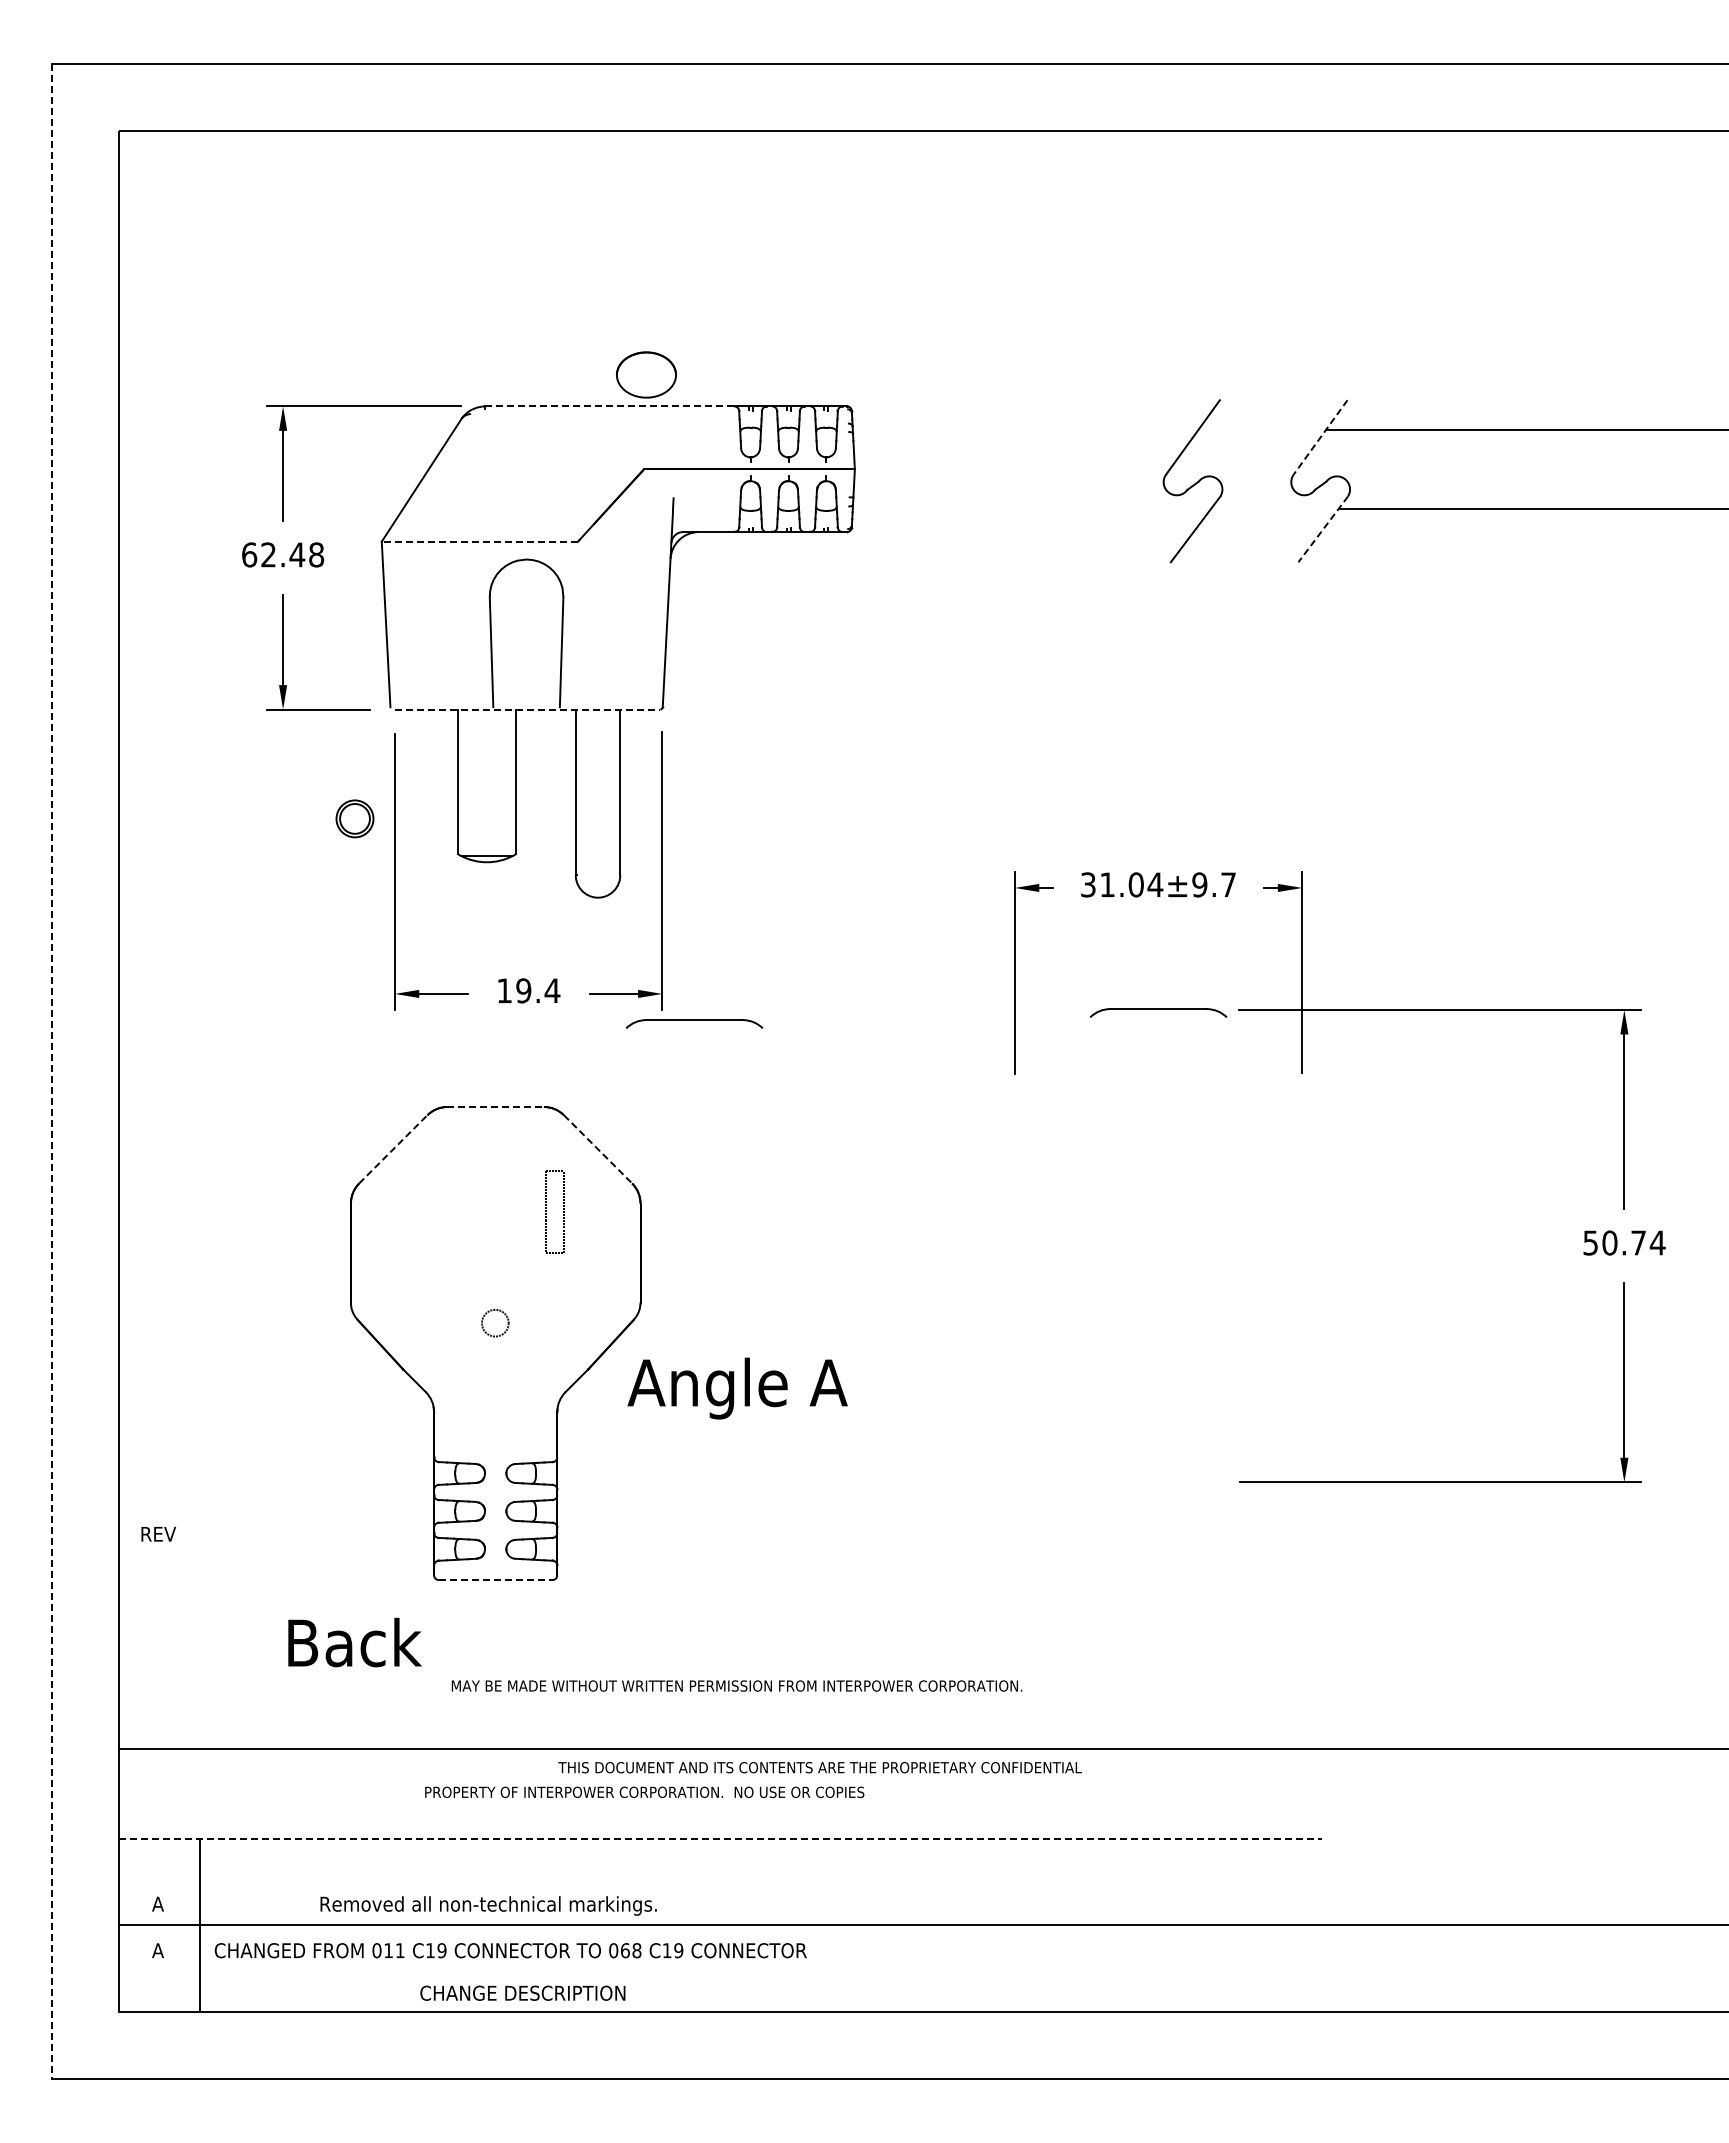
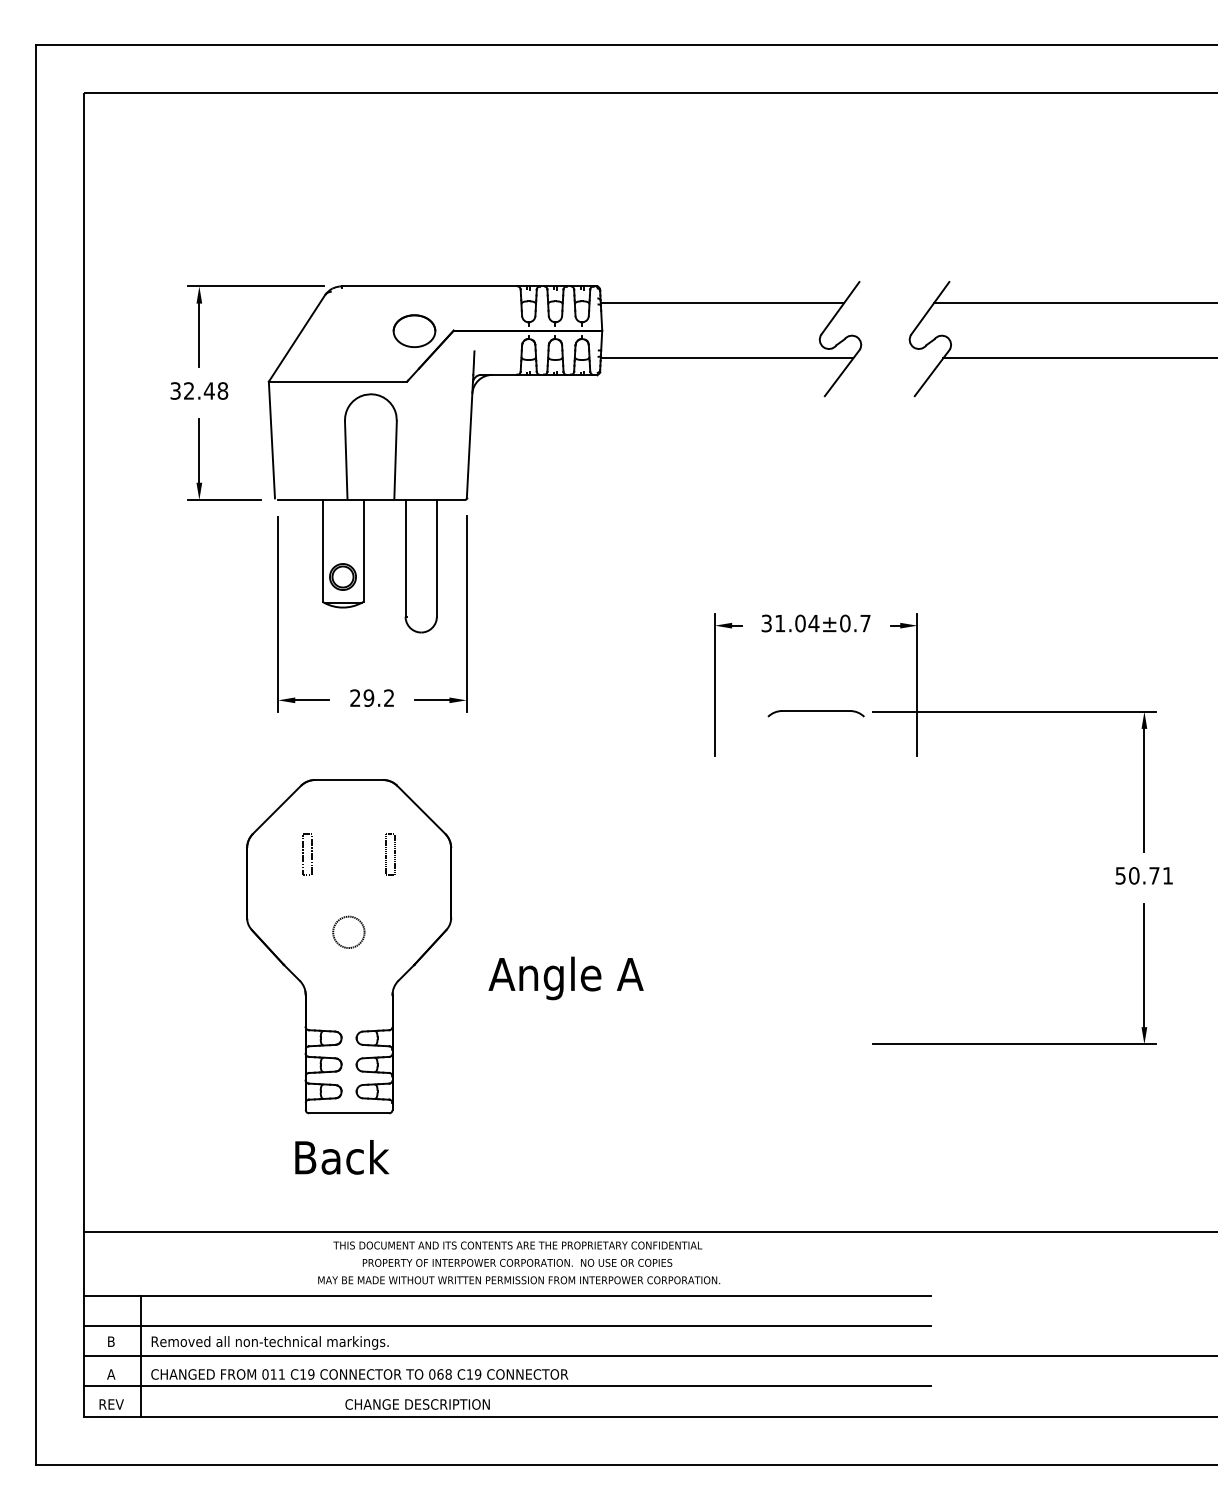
part: (646, 374) -> (414, 330), moved
line: (609, 406) -> (429, 286), dashed -> solid
line: (1025, 429) -> (722, 302), added
line: (1320, 437) -> (930, 308), dashed -> solid
line: (1031, 508) -> (726, 358), added
line: (1322, 529) -> (931, 373), dashed -> solid
line: (479, 541) -> (337, 381), dashed -> solid
text: (249, 554) -> (175, 390), 62.48 -> 32.48
line: (527, 709) -> (371, 499), dashed -> solid
part: (354, 818) -> (342, 576), moved
text: (1199, 884) -> (845, 623), 31.04±9.7 -> 31.04±0.7
text: (528, 990) -> (372, 697), 19.4 -> 29.2
part: (694, 1023) -> (489, 721), removed
line: (51, 1072) -> (36, 755), dashed -> solid
line: (496, 1106) -> (349, 779), dashed -> solid
line: (393, 1149) -> (277, 809), dashed -> solid
line: (598, 1149) -> (421, 809), dashed -> solid
part: (436, 1211) -> (307, 853), added
part: (554, 1211) -> (390, 853), size x0.71
text: (1657, 1242) -> (1167, 875), 50.74 -> 50.71
circle: (495, 1322) -> (349, 931), size x1.67
text: (737, 1388) -> (566, 978), moved
text: (158, 1533) -> (111, 1403), moved
line: (495, 1580) -> (349, 1113), dashed -> solid
text: (354, 1642) -> (341, 1157), moved
text: (736, 1685) -> (518, 1279), moved
text: (819, 1767) -> (517, 1245), moved
text: (644, 1791) -> (517, 1262), moved
line: (720, 1839) -> (507, 1296), dashed -> solid
line: (720, 1881) -> (507, 1325), added
text: (157, 1903) -> (110, 1341), A -> B
text: (488, 1905) -> (270, 1342), moved
line: (720, 1967) -> (507, 1386), added
text: (522, 1992) -> (417, 1403), moved

